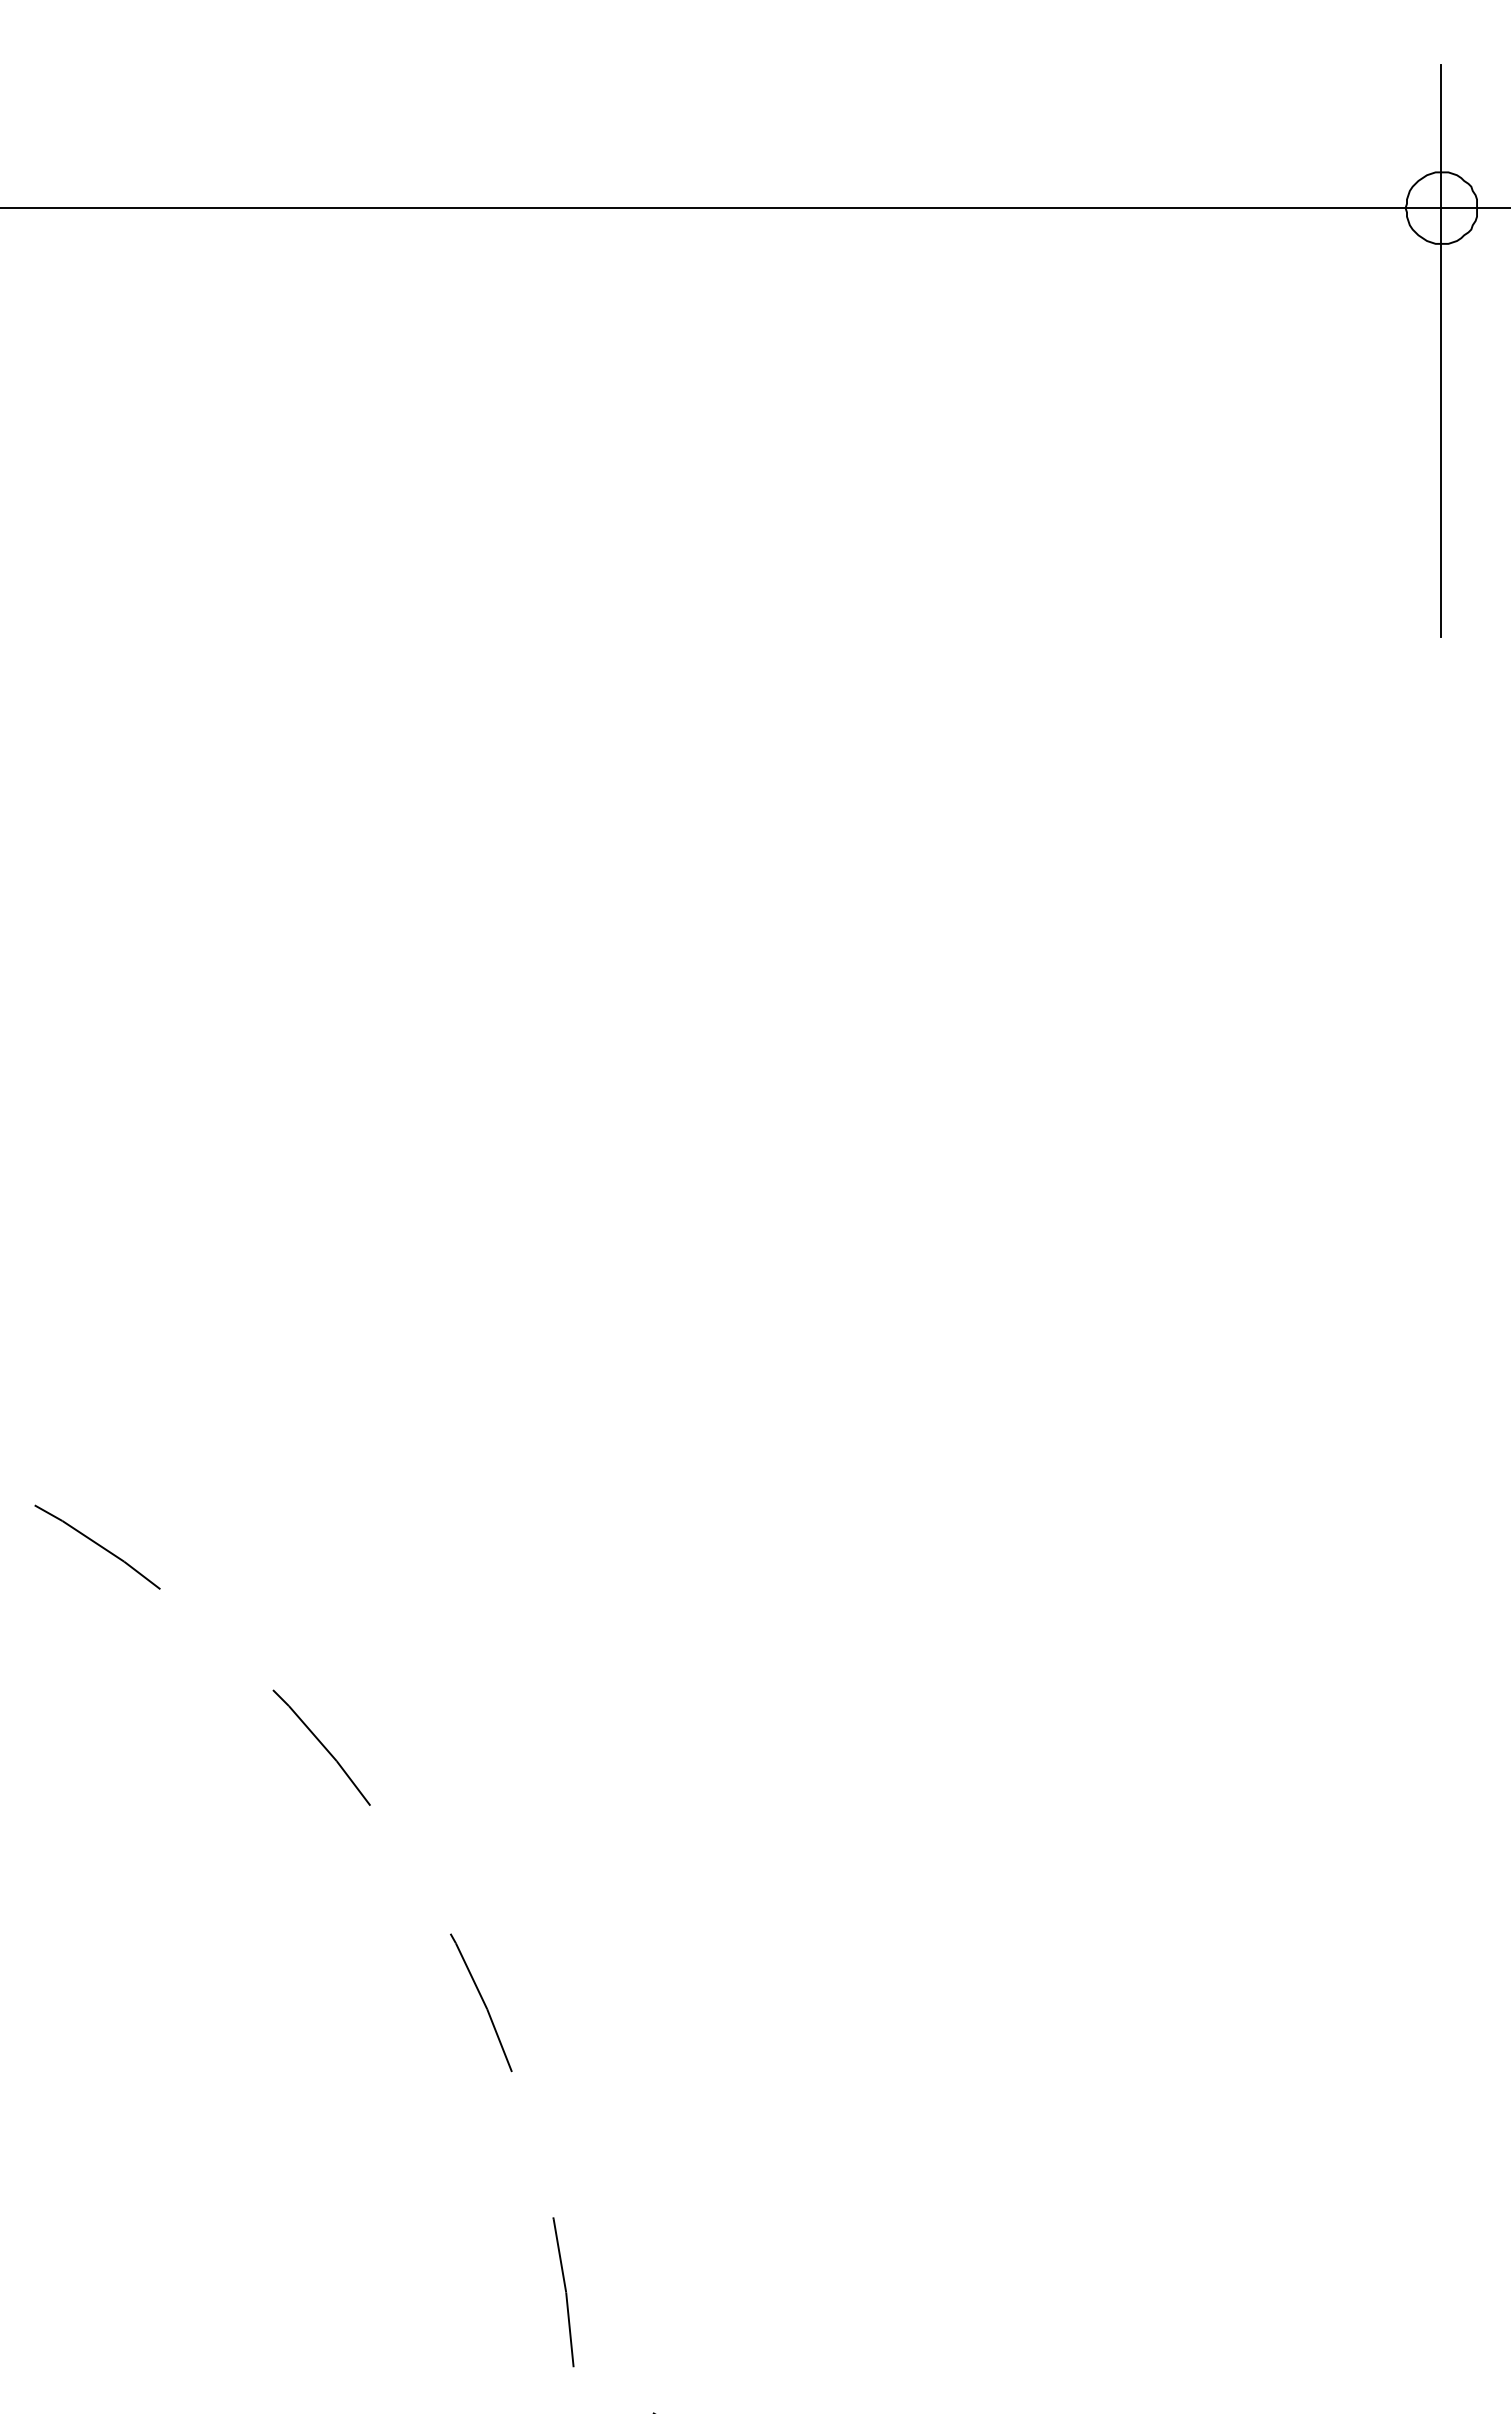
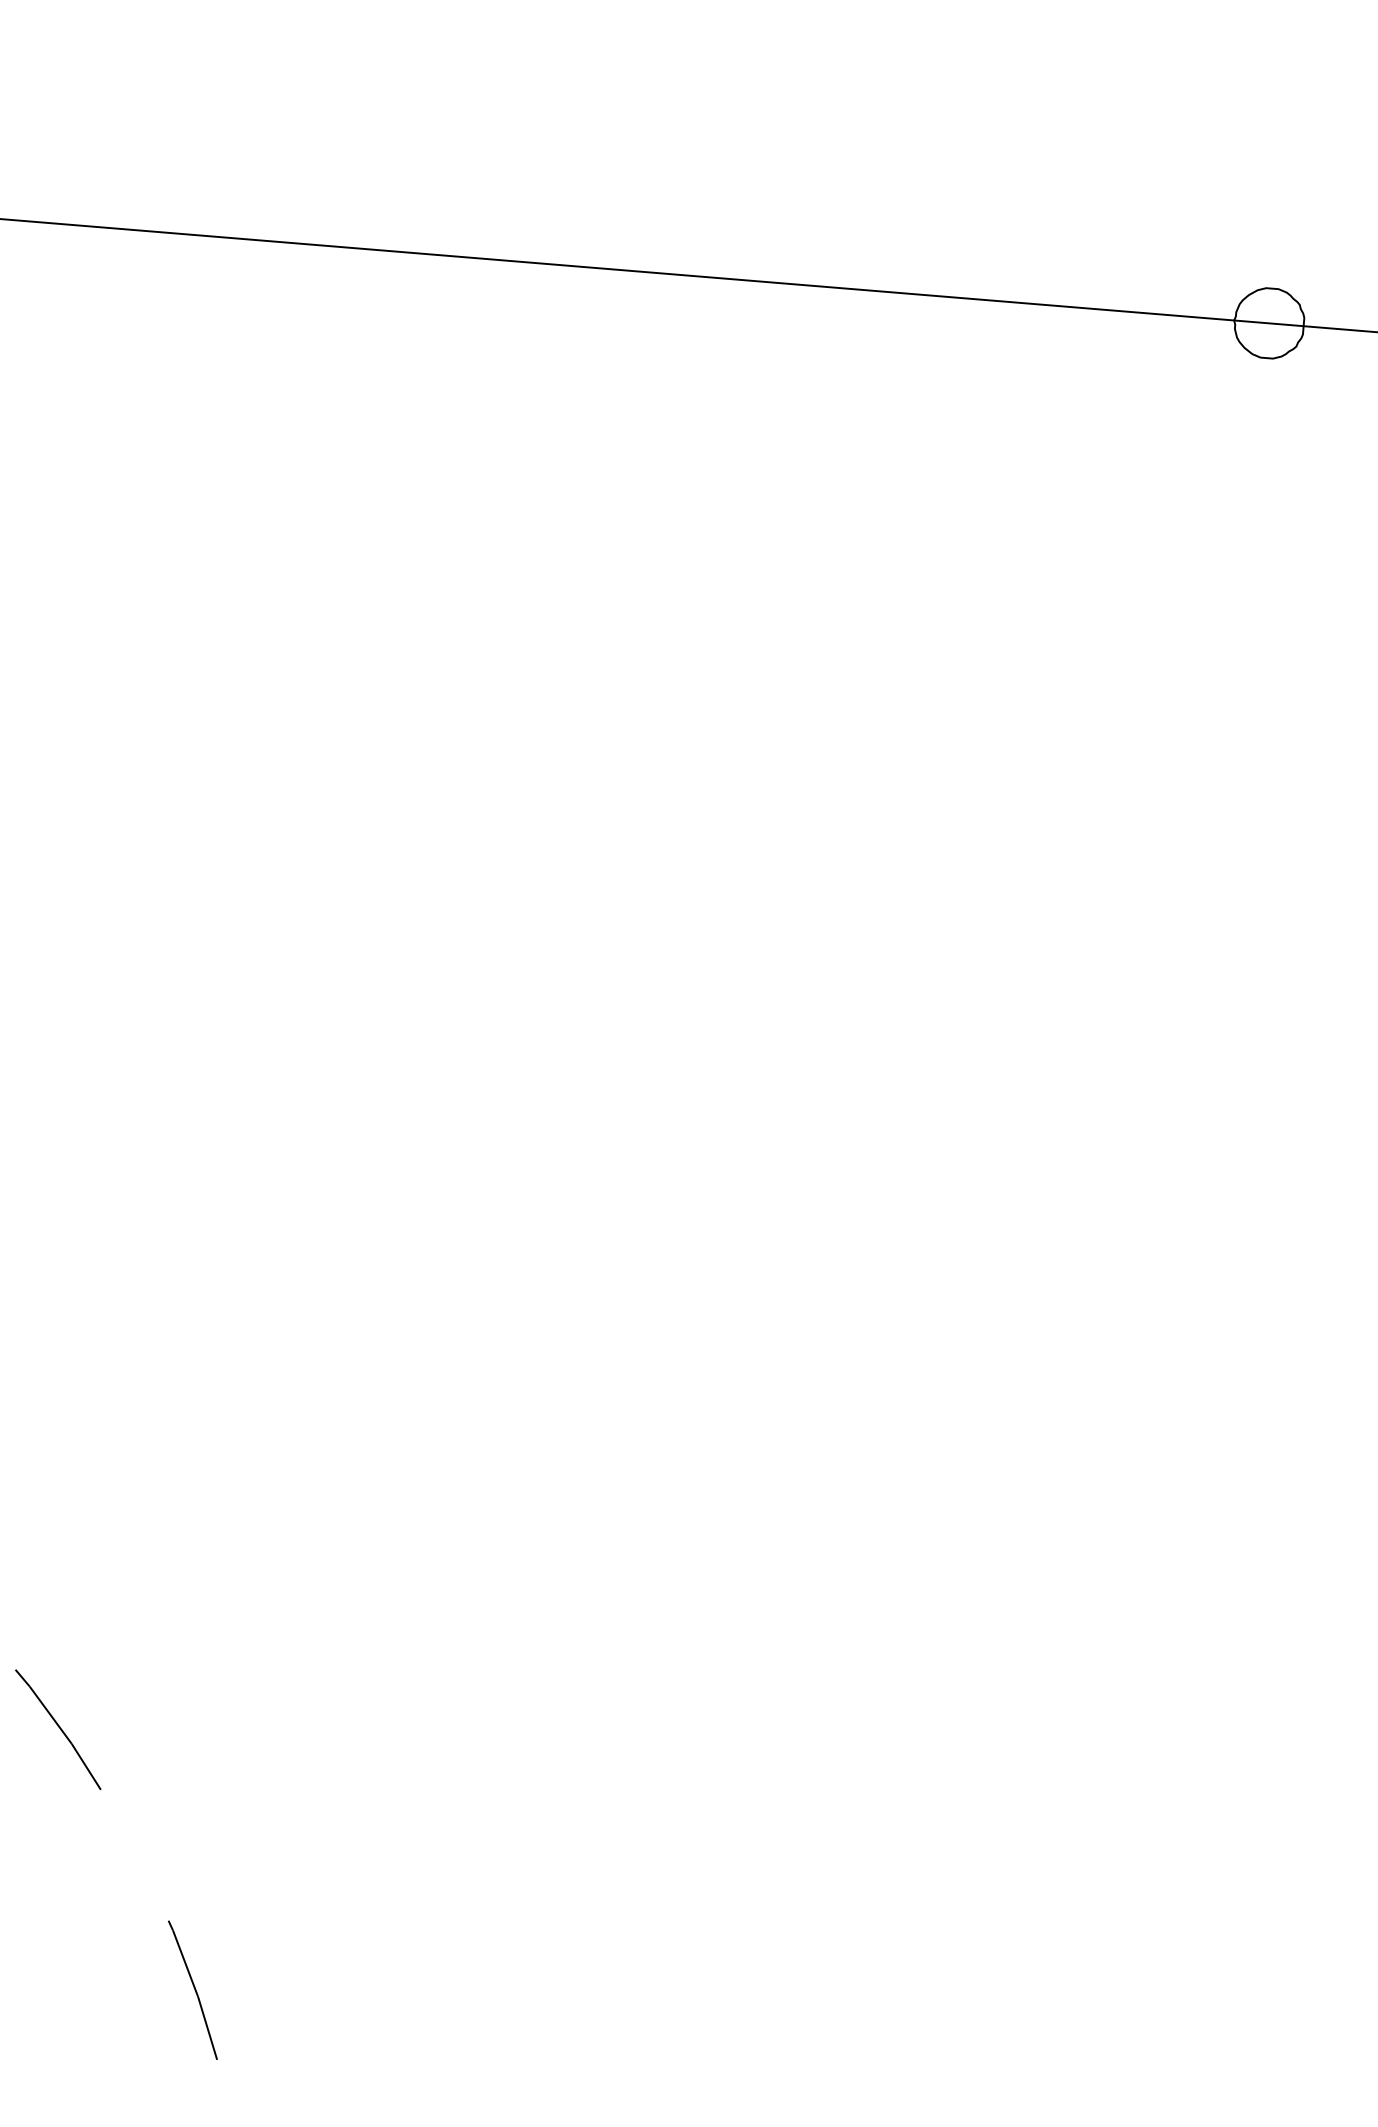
line: (1441, 351) -> (1257, 462), removed

